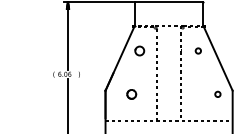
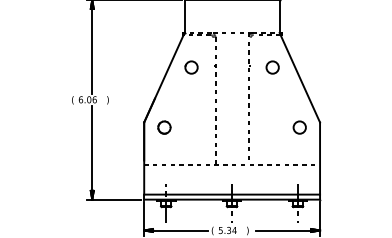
circle: (198, 50) -> (272, 67), size x1.67
circle: (131, 94) -> (164, 127), moved
circle: (217, 94) -> (299, 127), size x1.67

